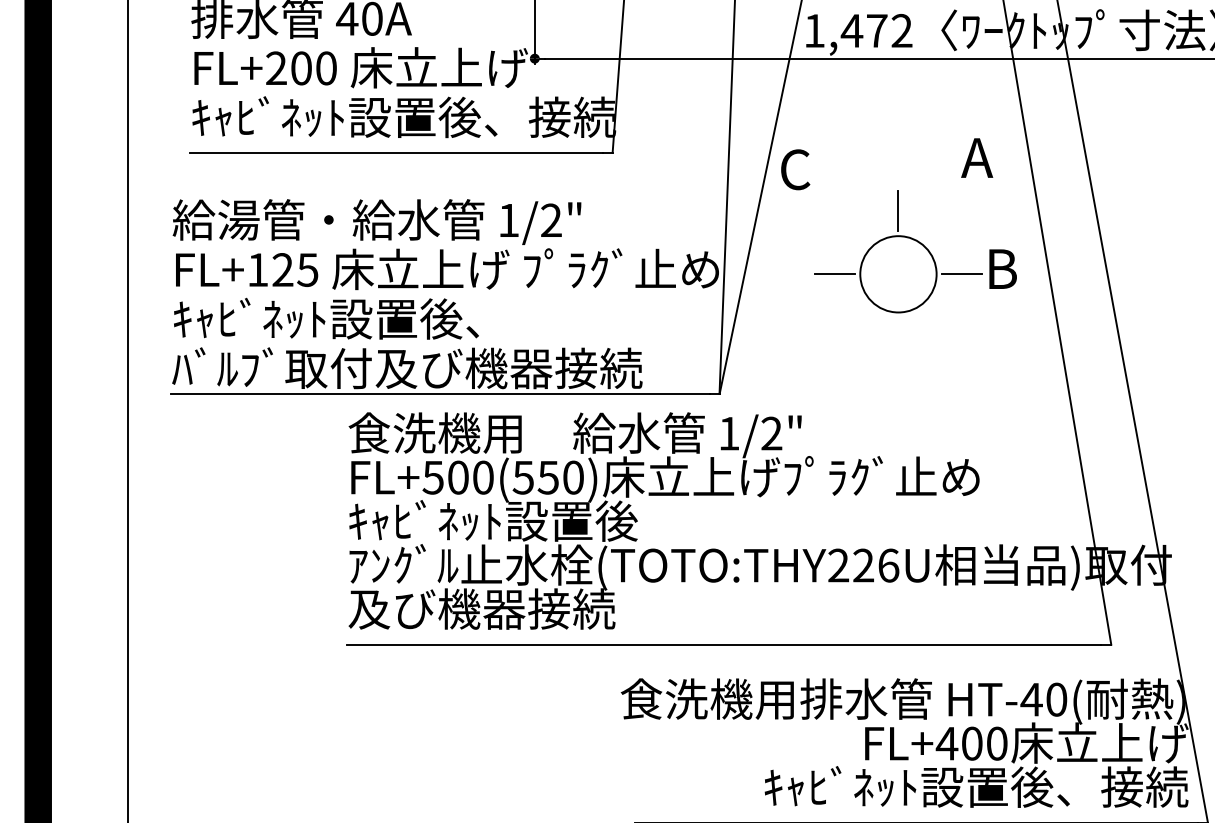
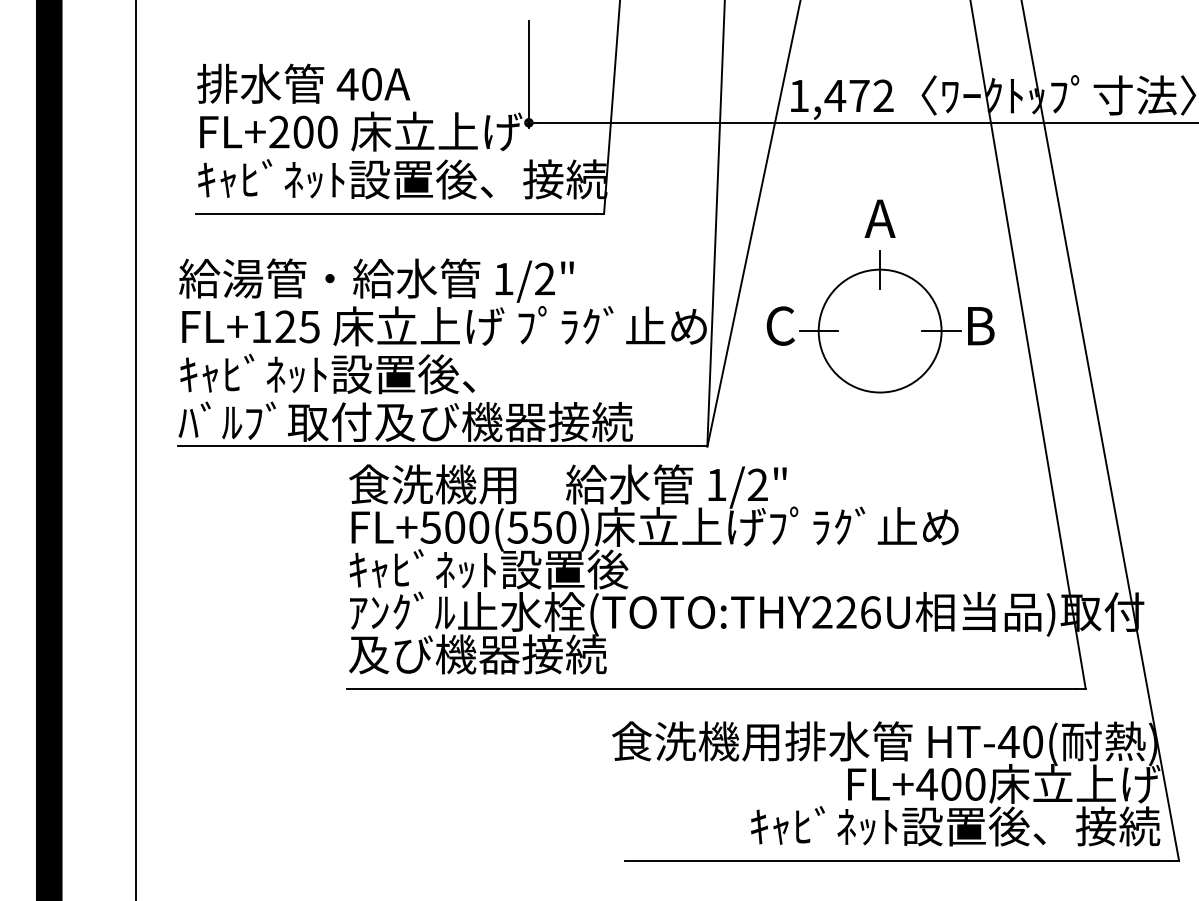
text: (976, 157) -> (879, 218), moved
text: (795, 169) -> (780, 325), moved
circle: (897, 273) -> (879, 330), size x1.67

